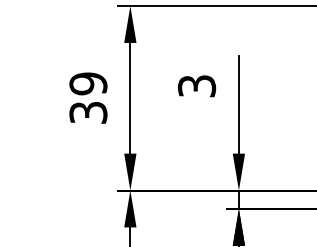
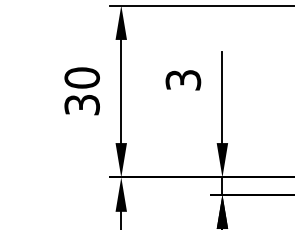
text: (88, 83) -> (82, 77), 39 -> 30

